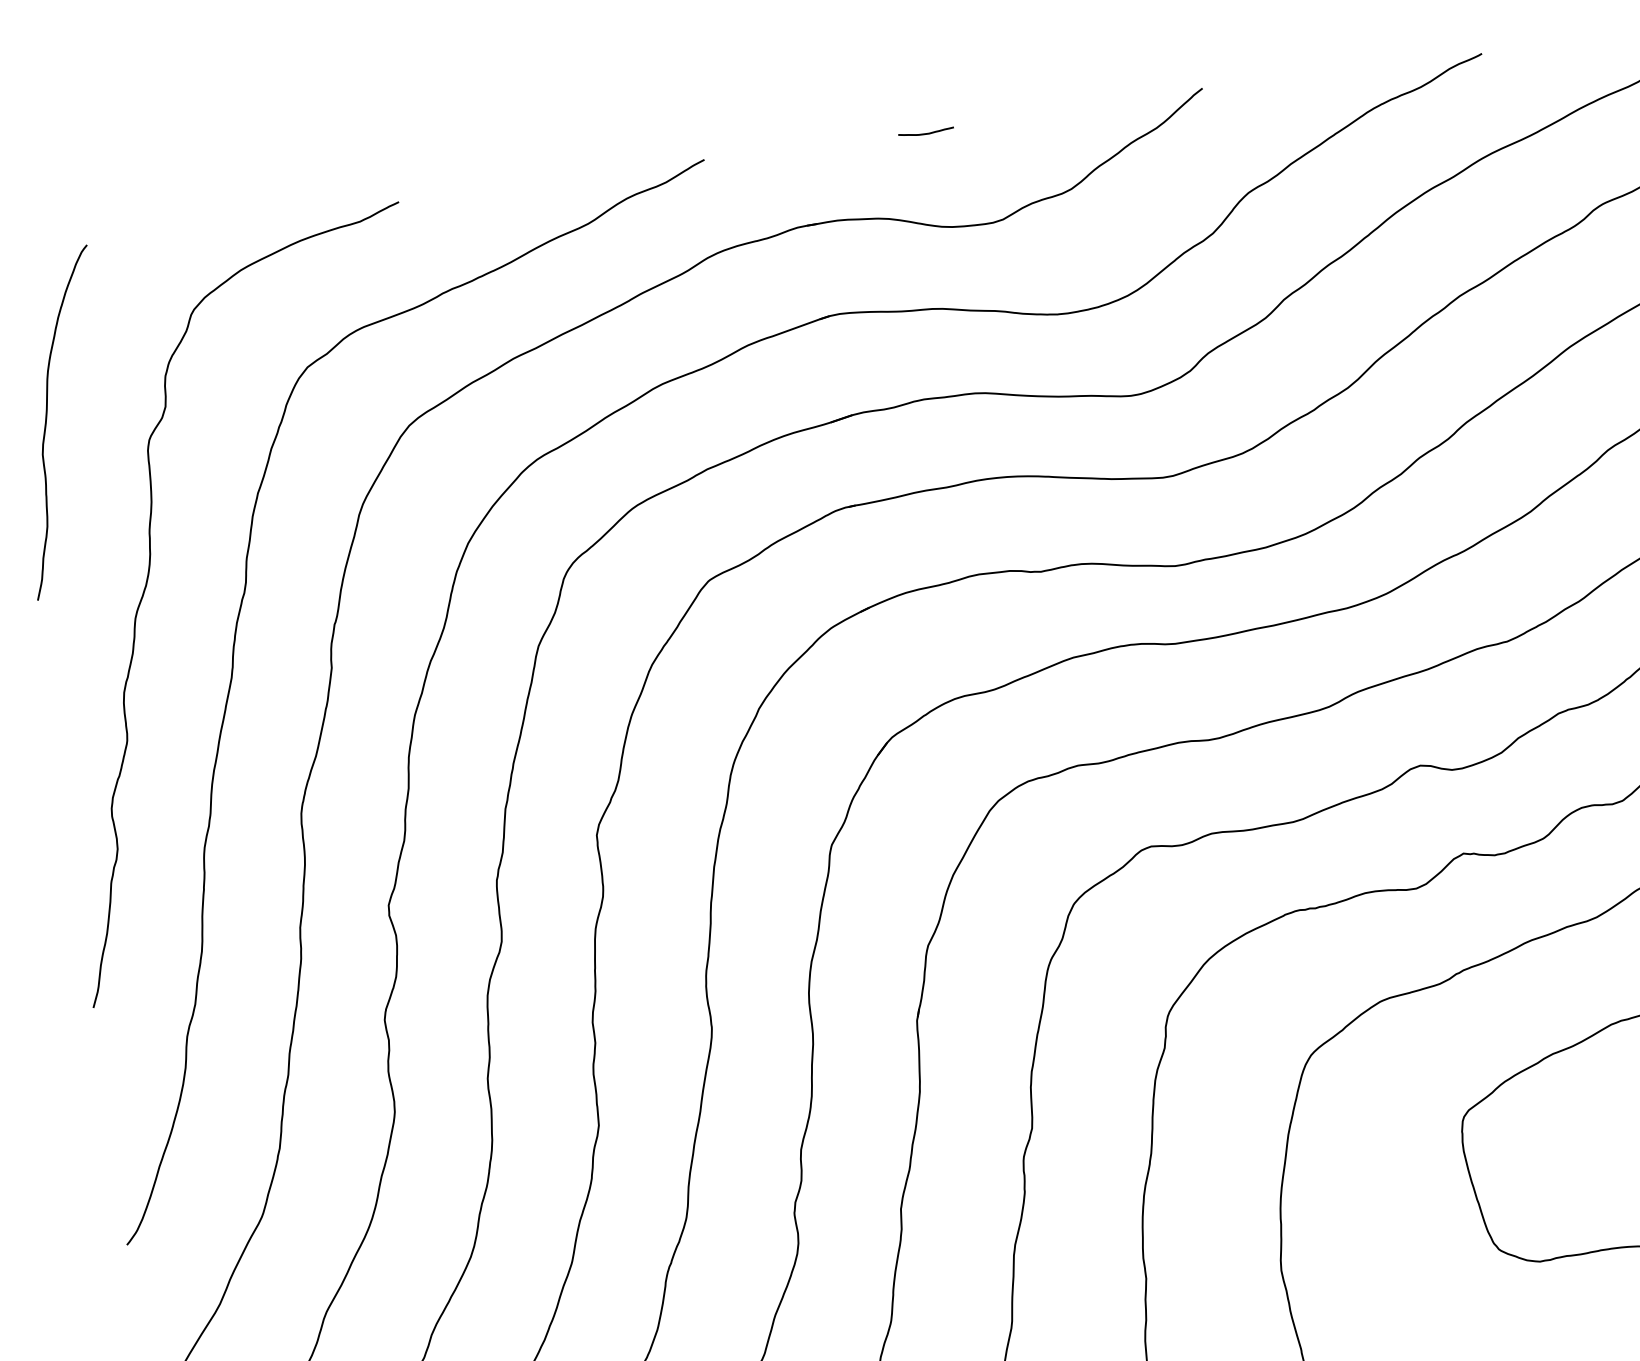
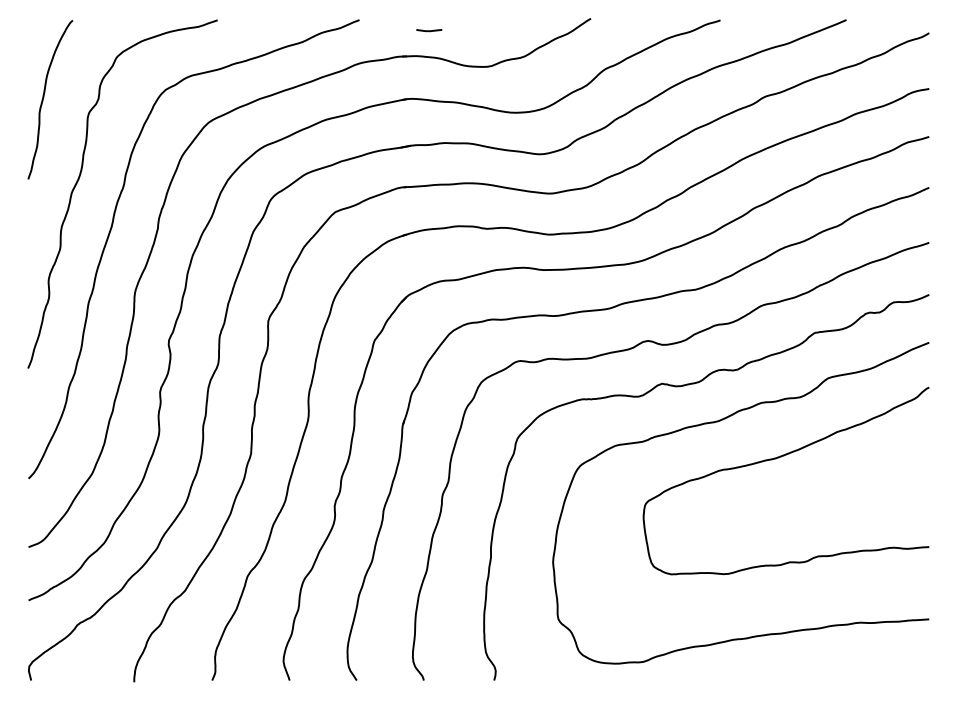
line: (926, 132) -> (429, 30), moved

